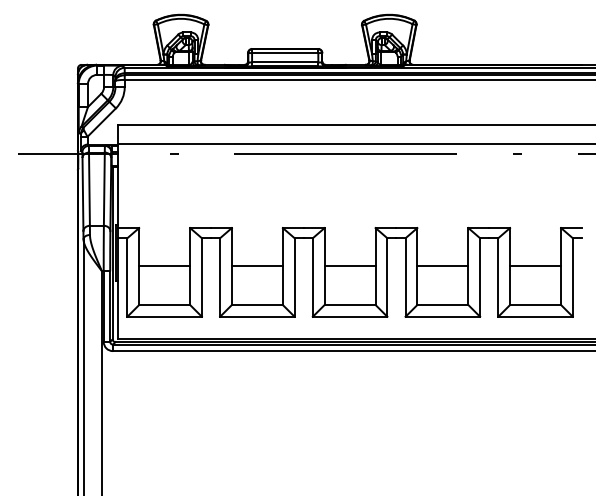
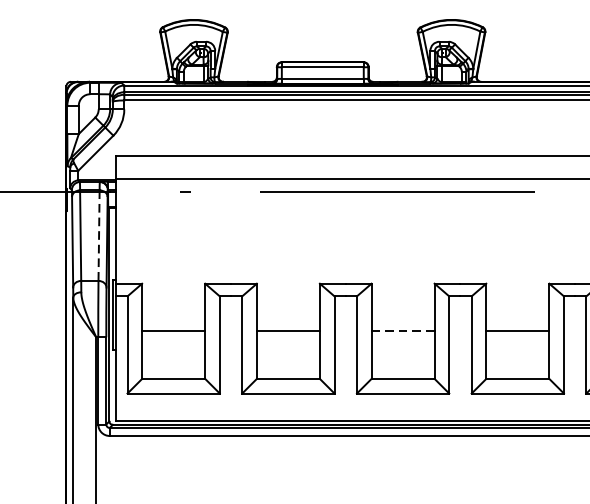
line: (104, 189) -> (99, 236), solid -> dashed
line: (350, 266) -> (403, 331), solid -> dashed

